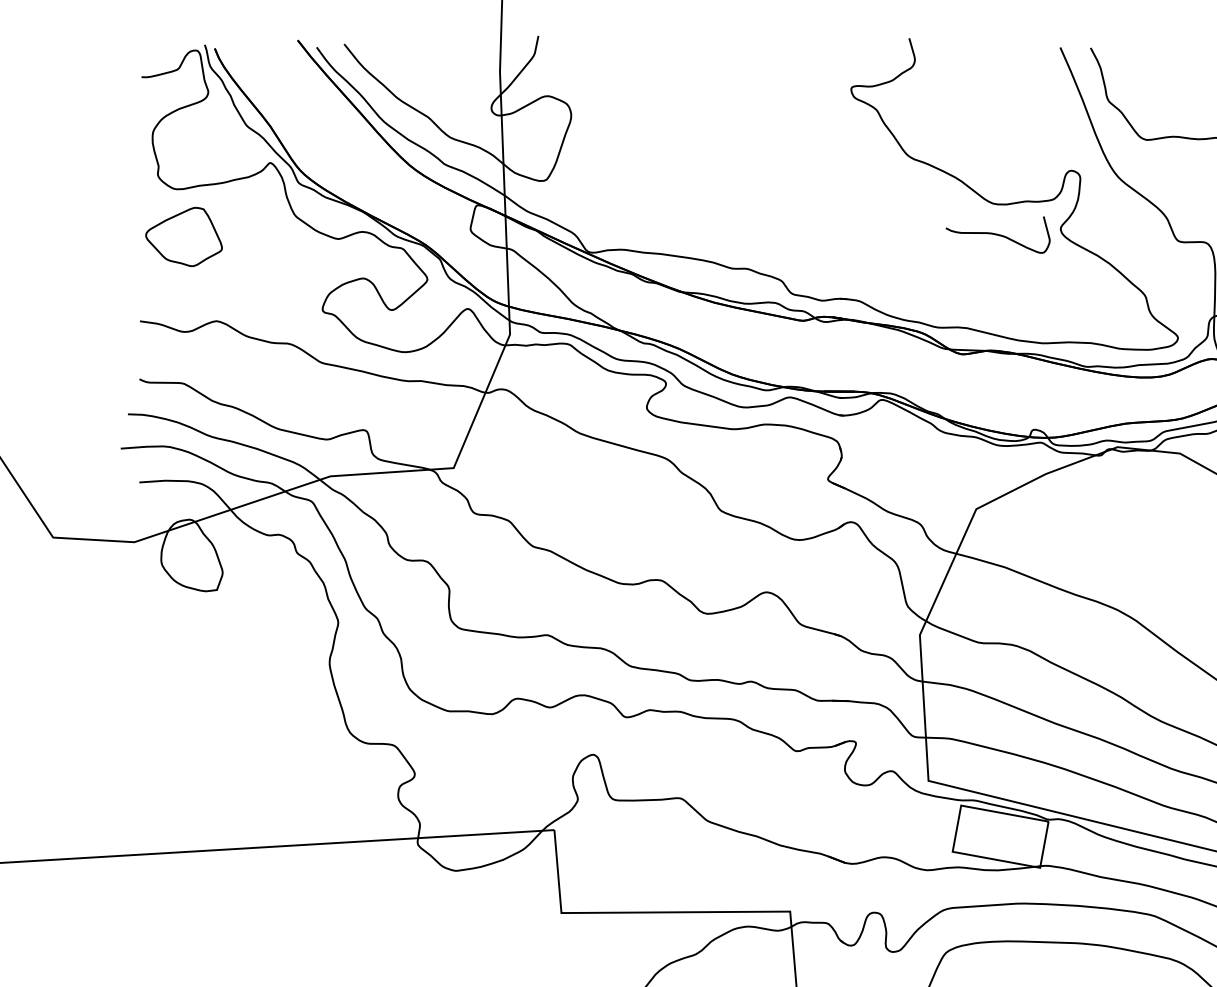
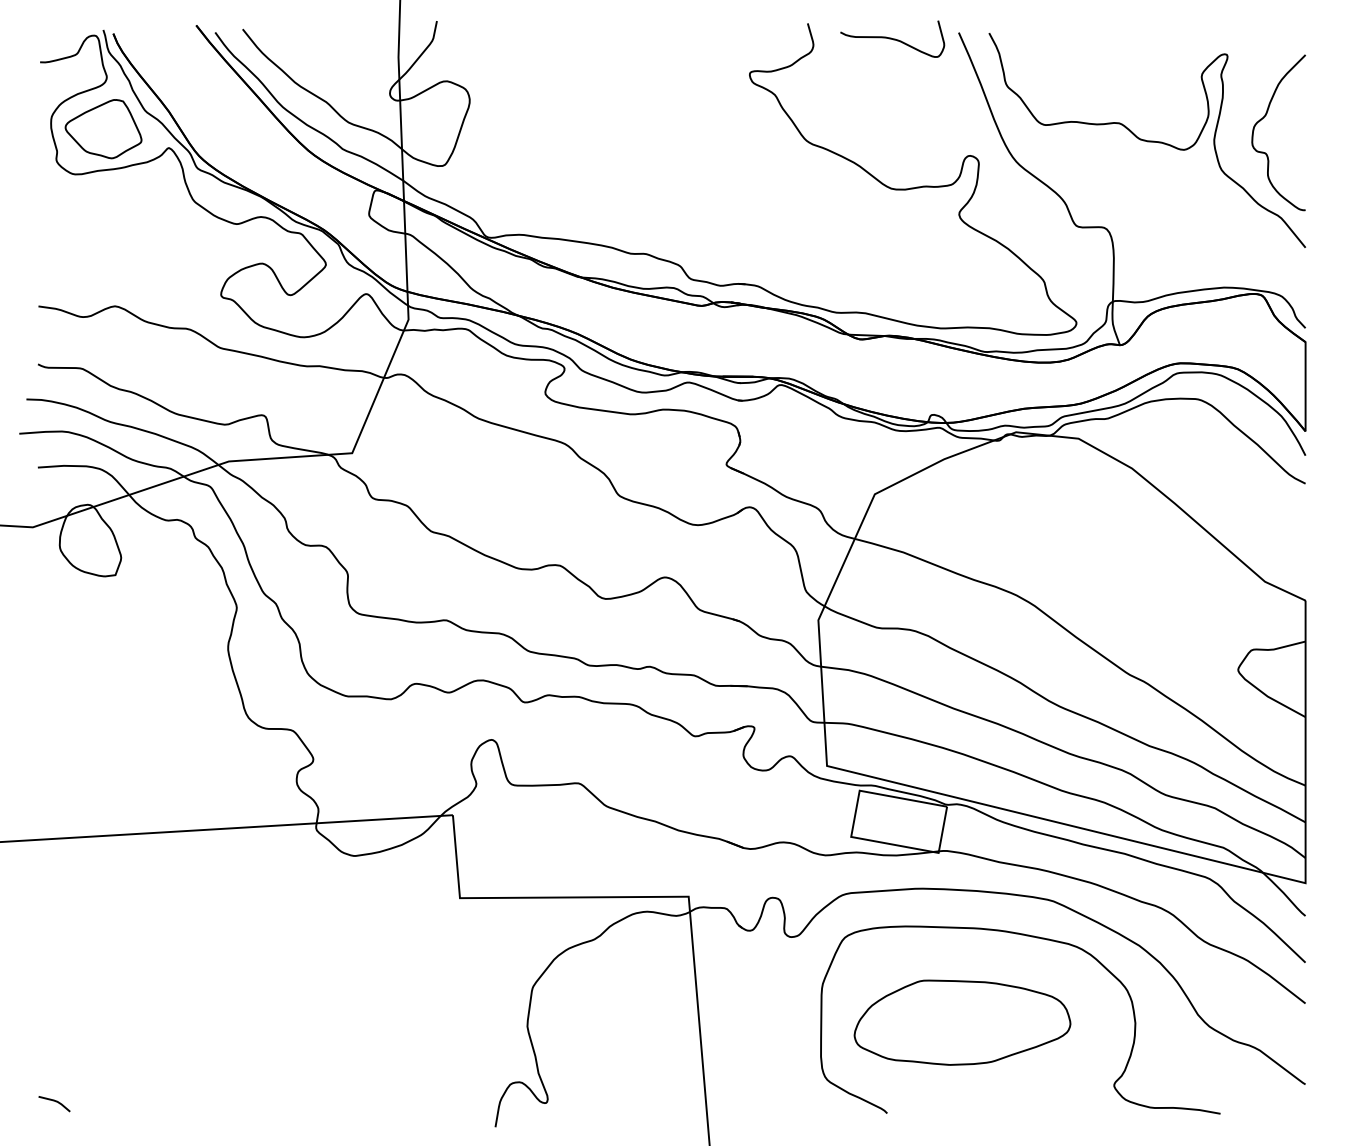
curve: (997, 234) -> (892, 38), moved
part: (183, 237) -> (103, 129), moved

